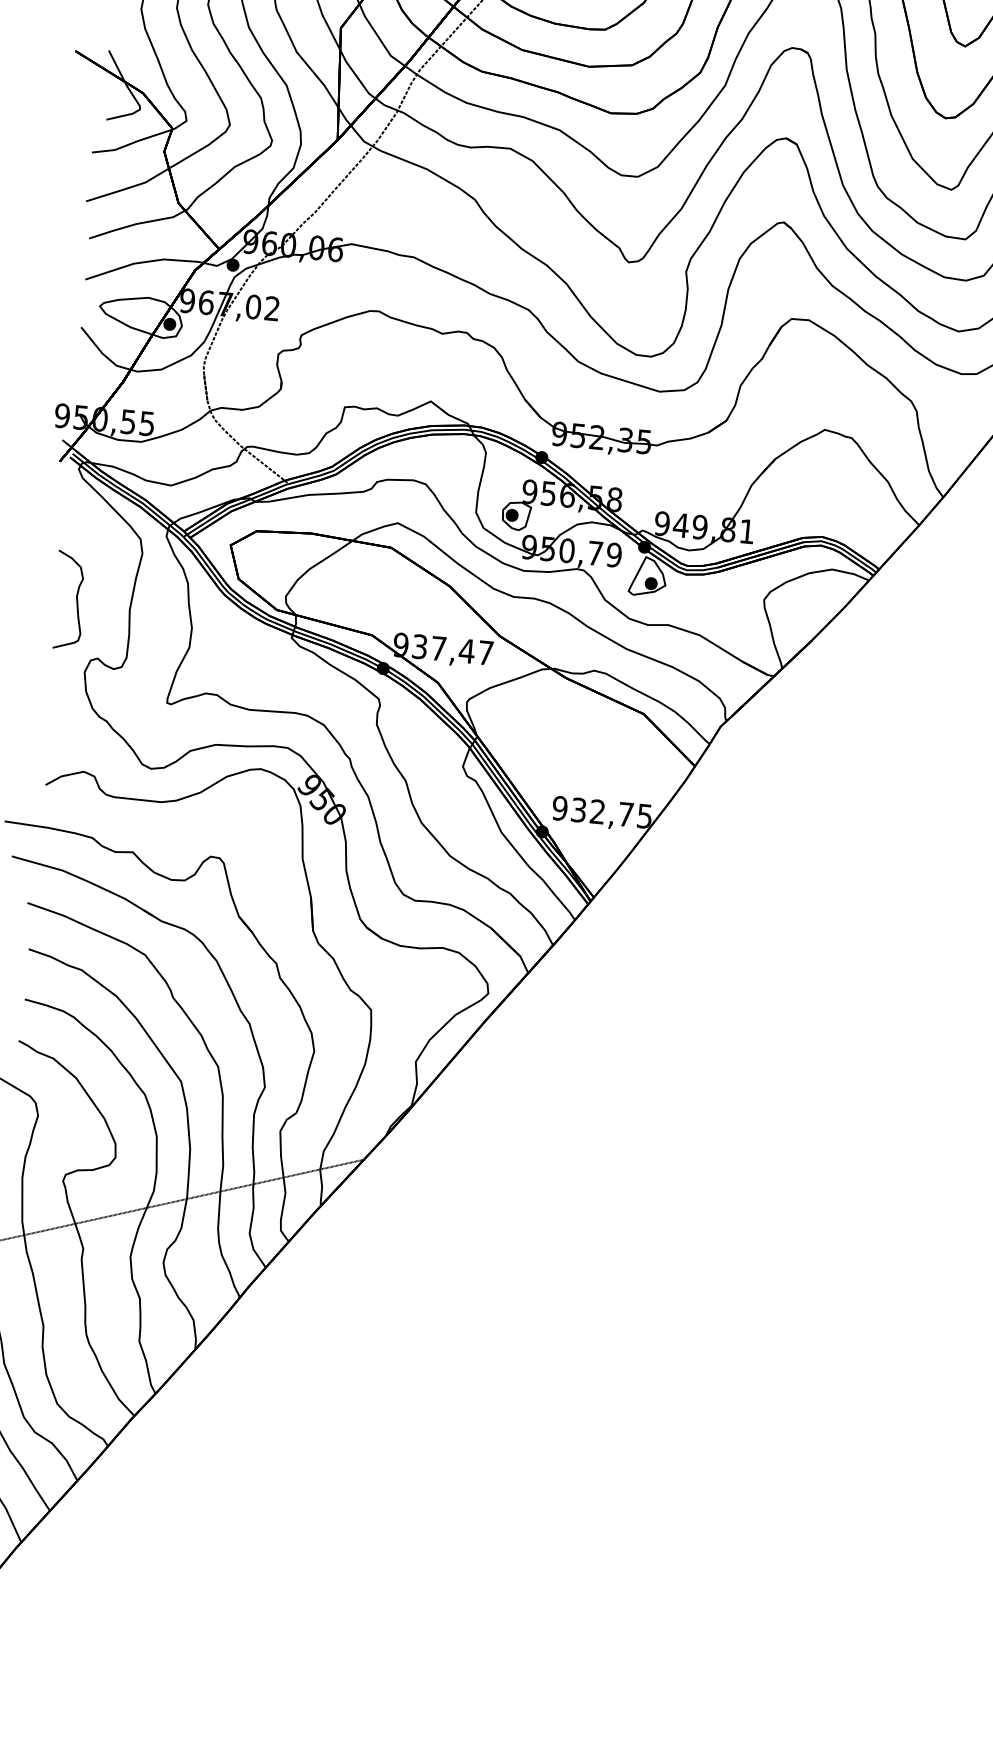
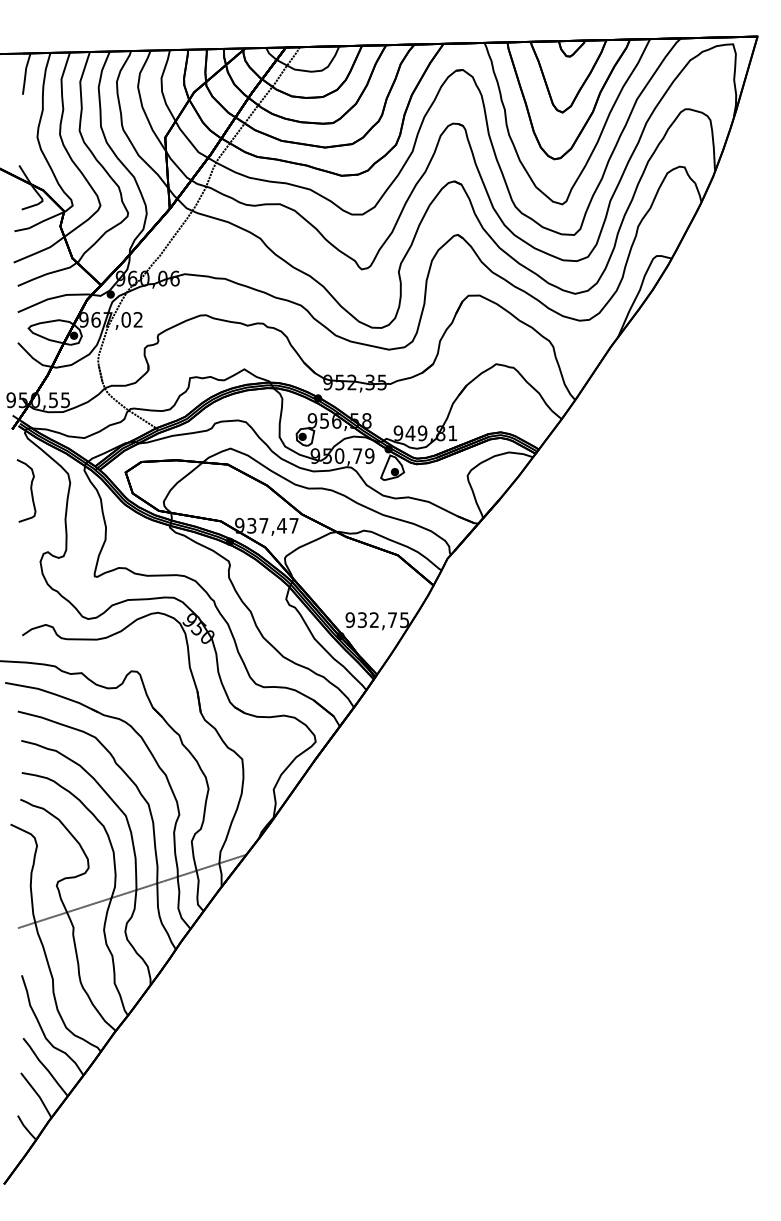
curve: (75, 600) -> (30, 490), moved

